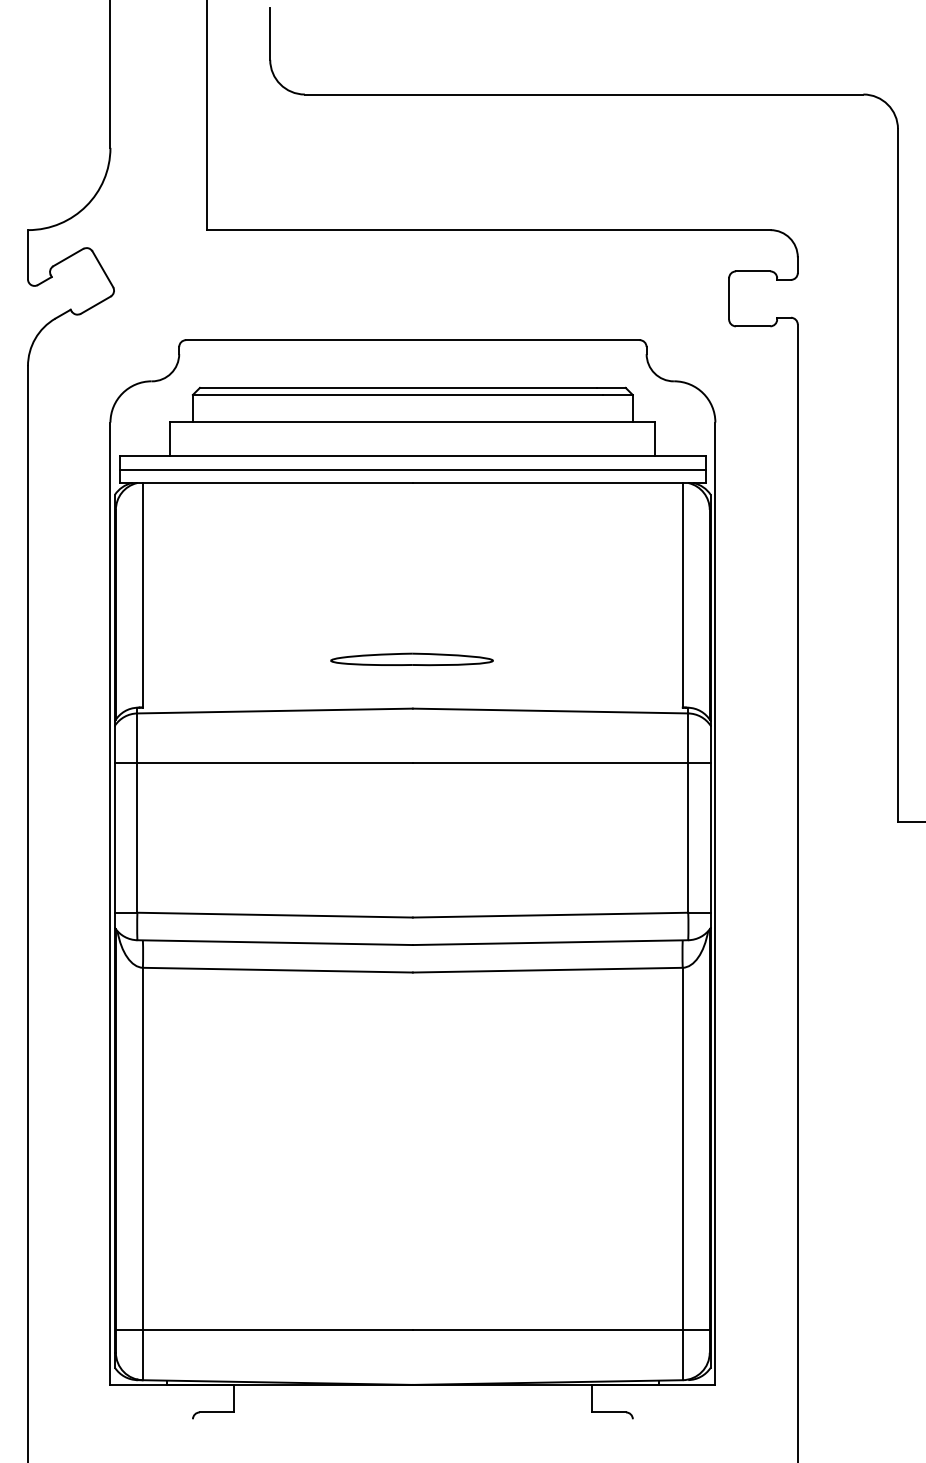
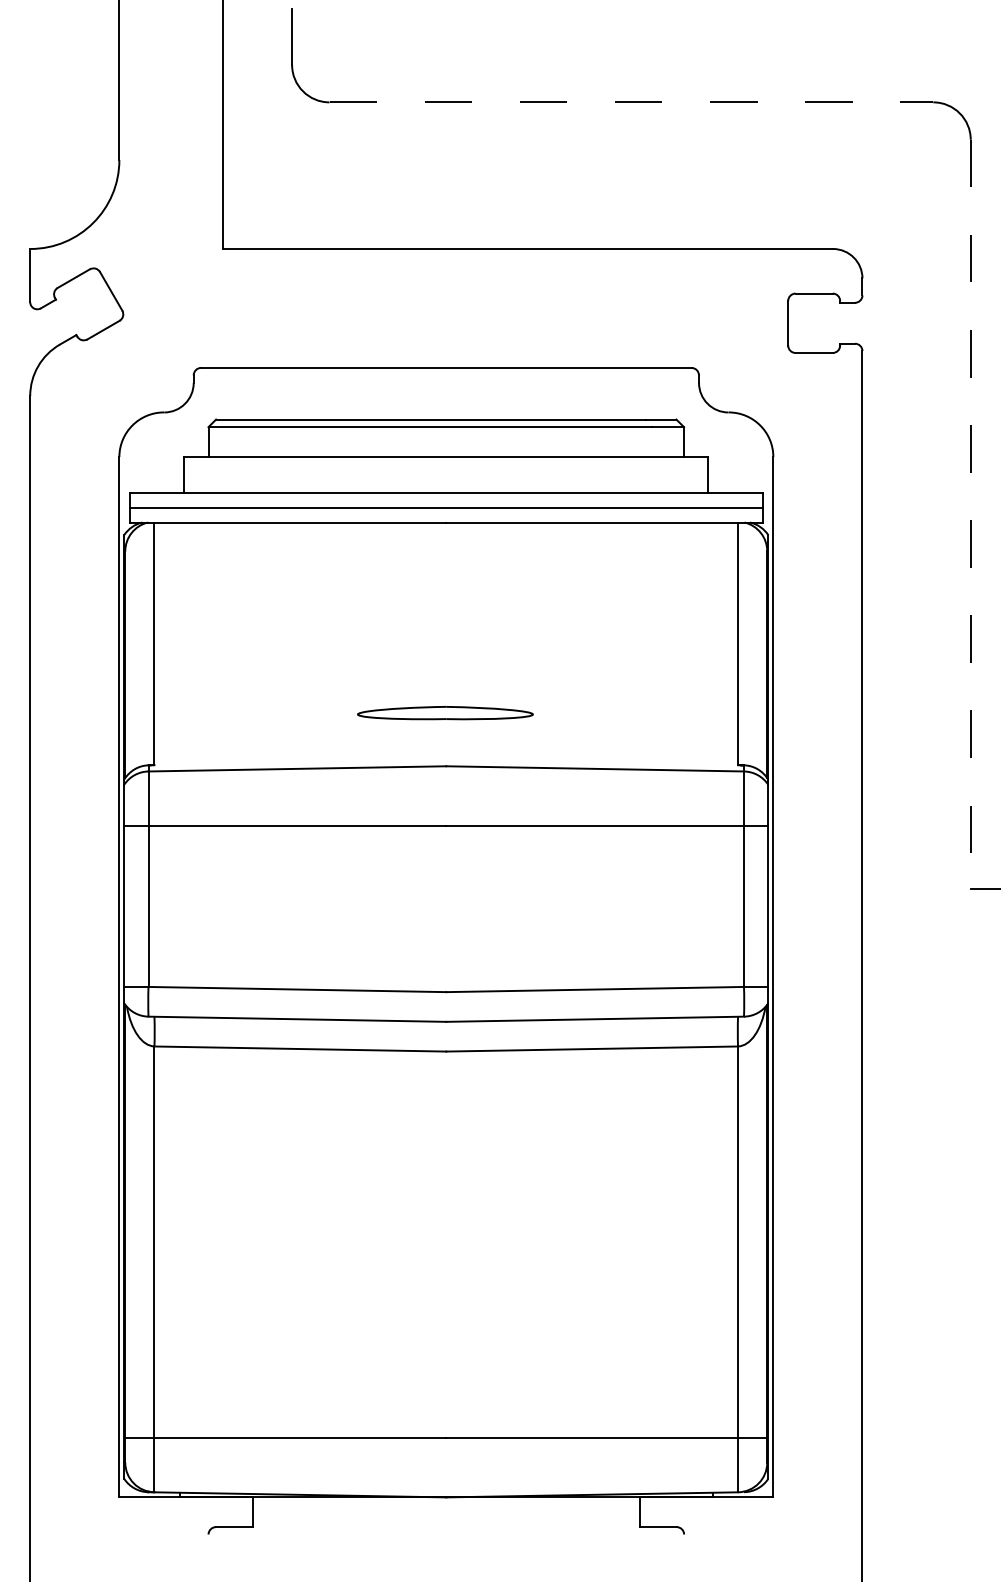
line: (584, 94) -> (631, 102), solid -> dashed
line: (897, 475) -> (970, 514), solid -> dashed

